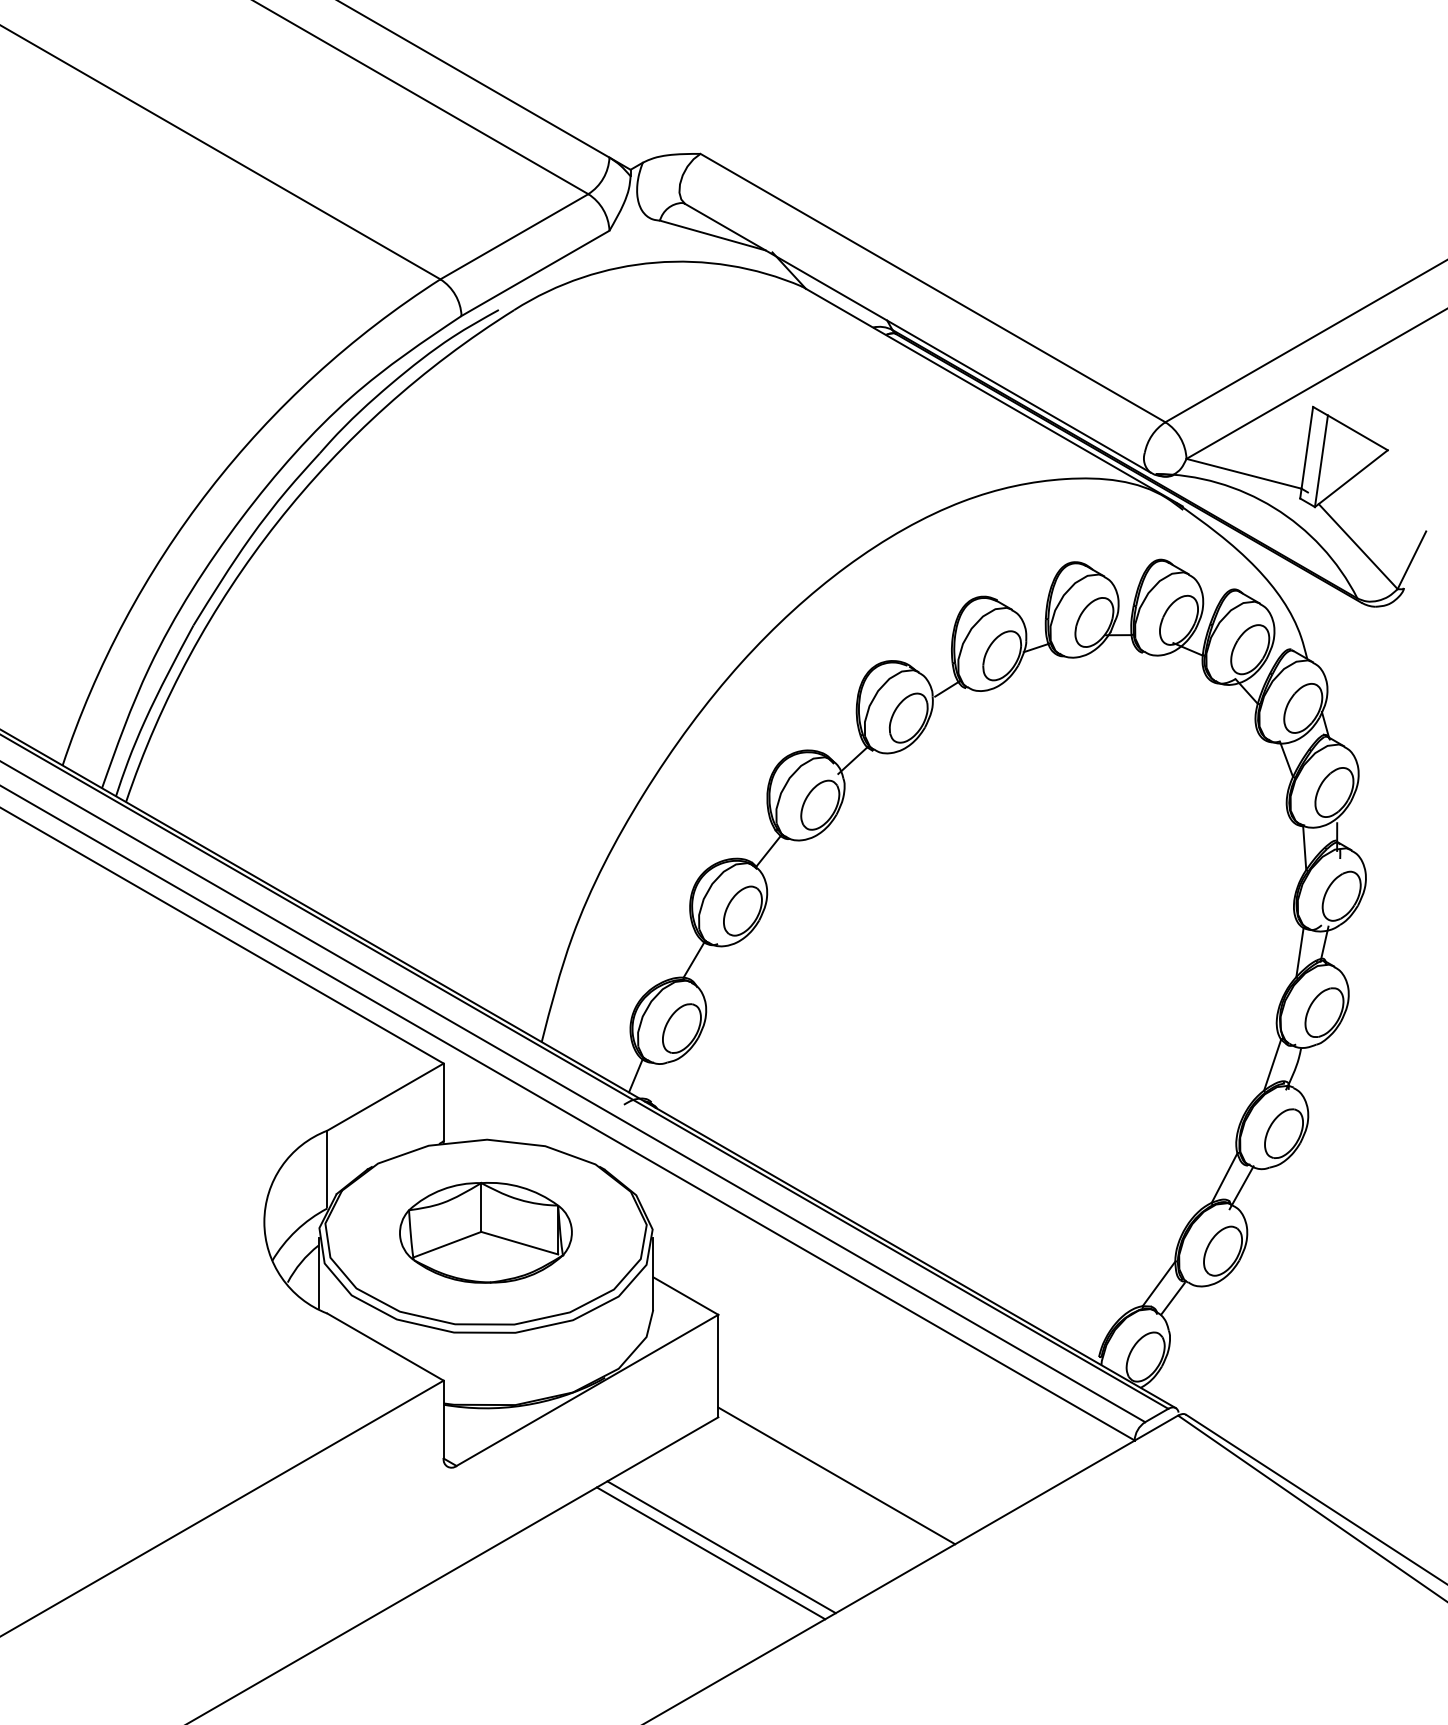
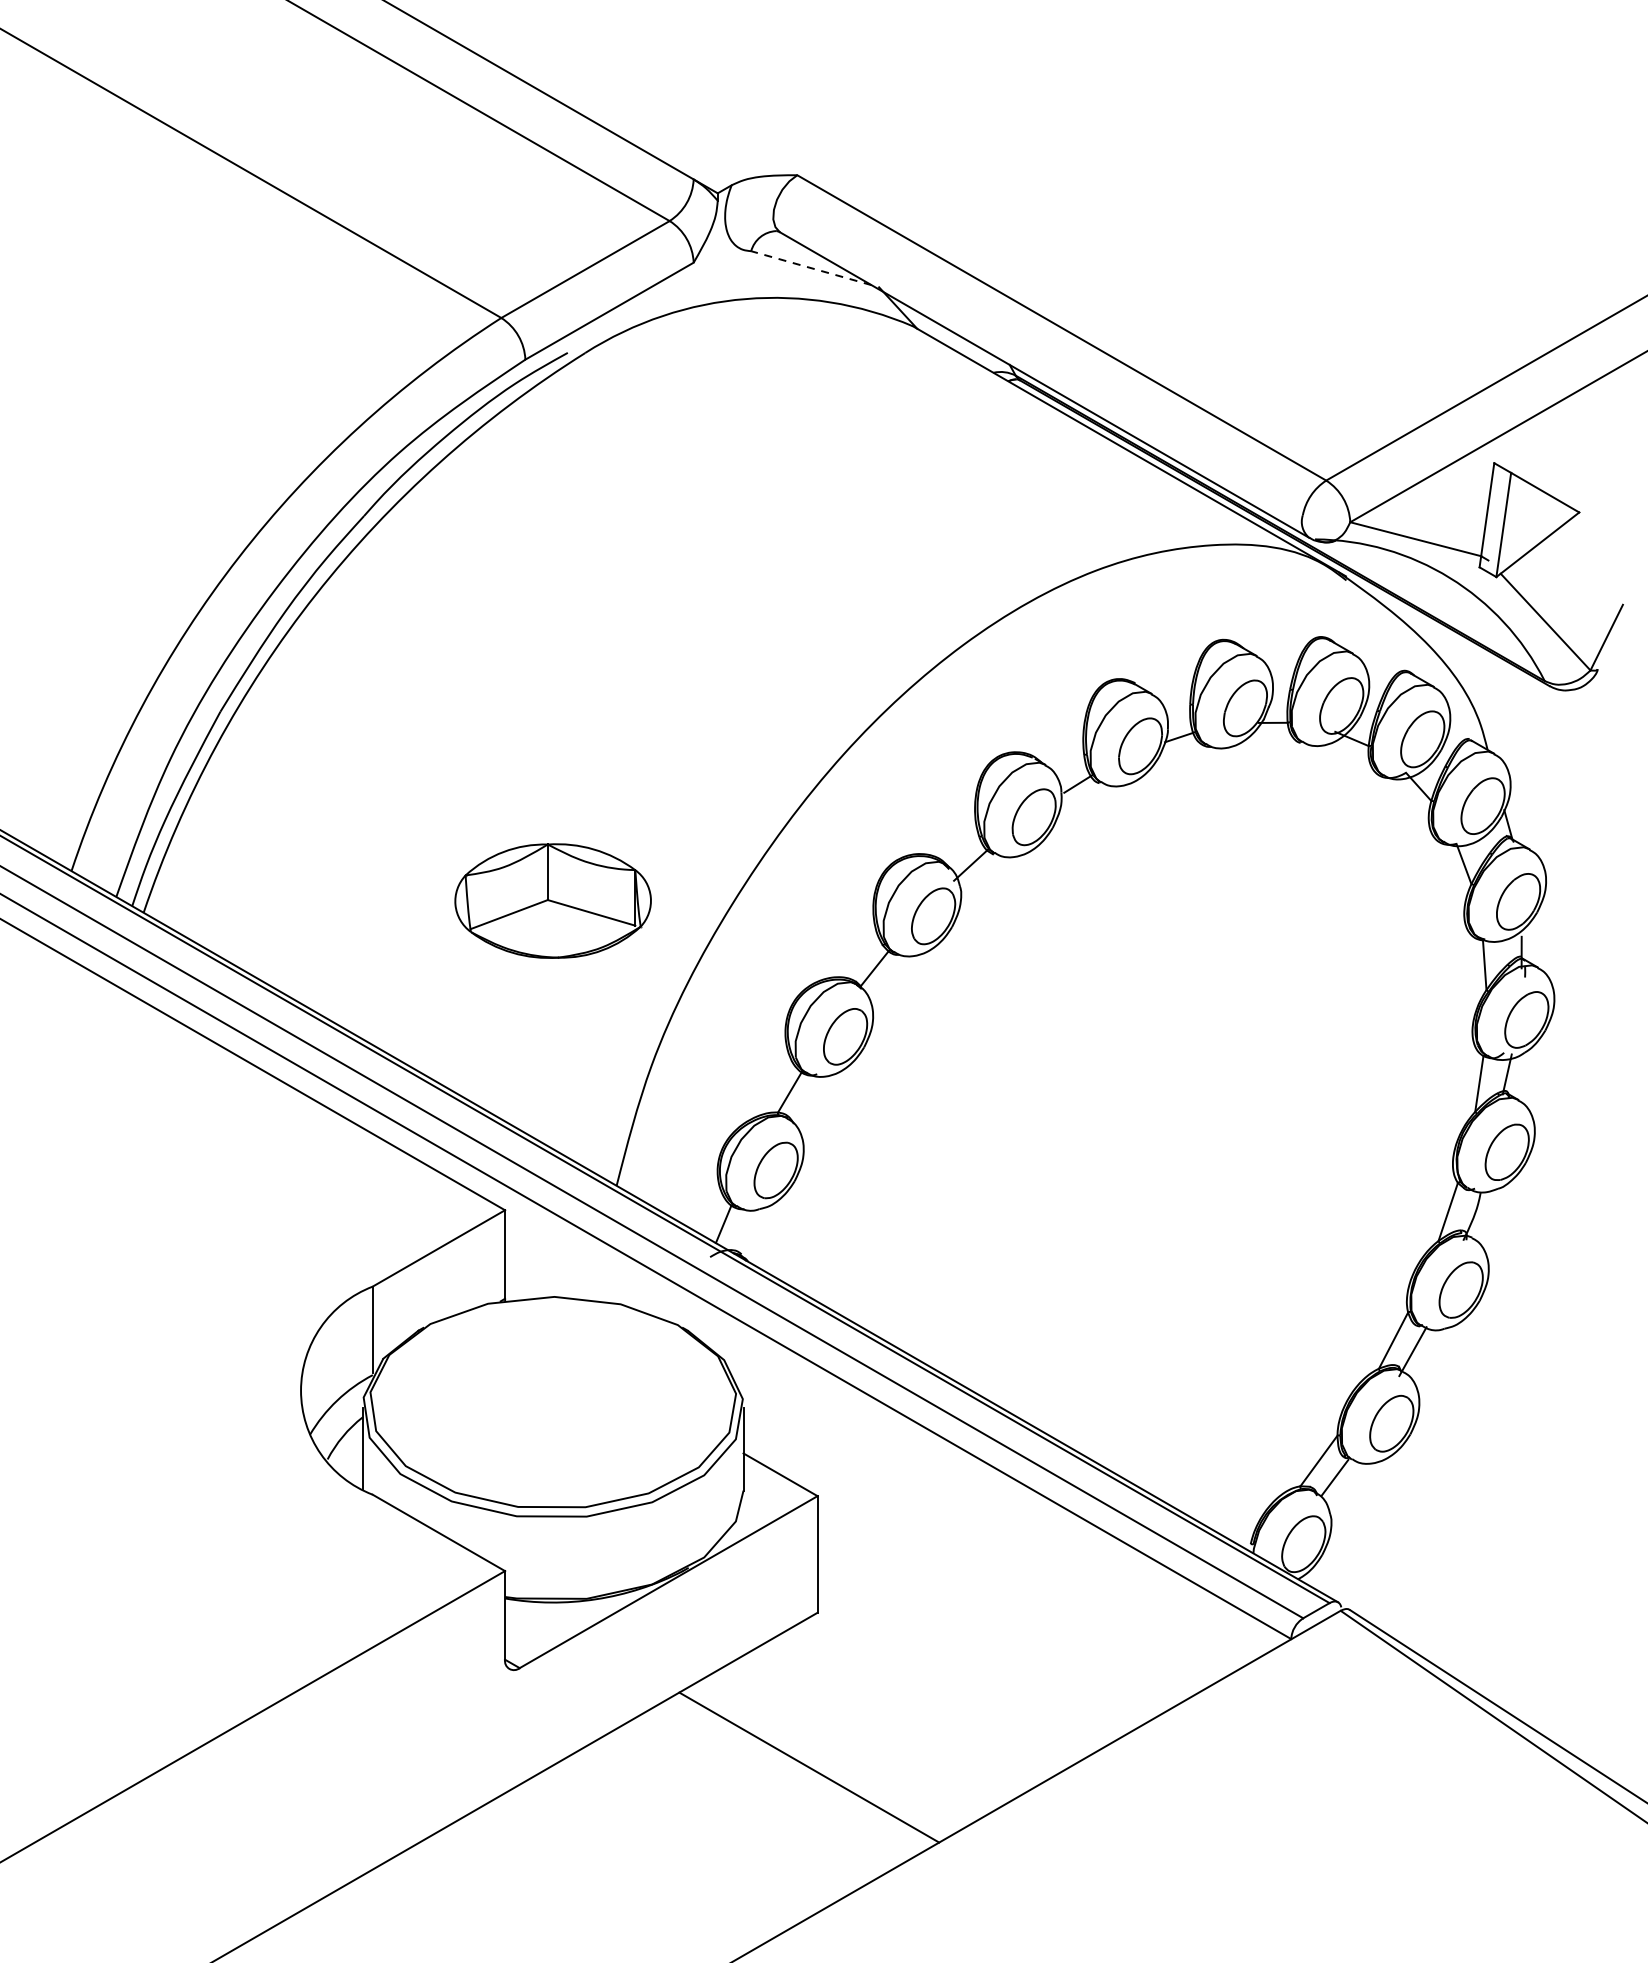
line: (712, 235) -> (810, 268), solid -> dashed
part: (485, 1232) -> (552, 900), moved
line: (836, 1475) -> (952, 1678), removed
line: (721, 1547) -> (821, 1760), removed

